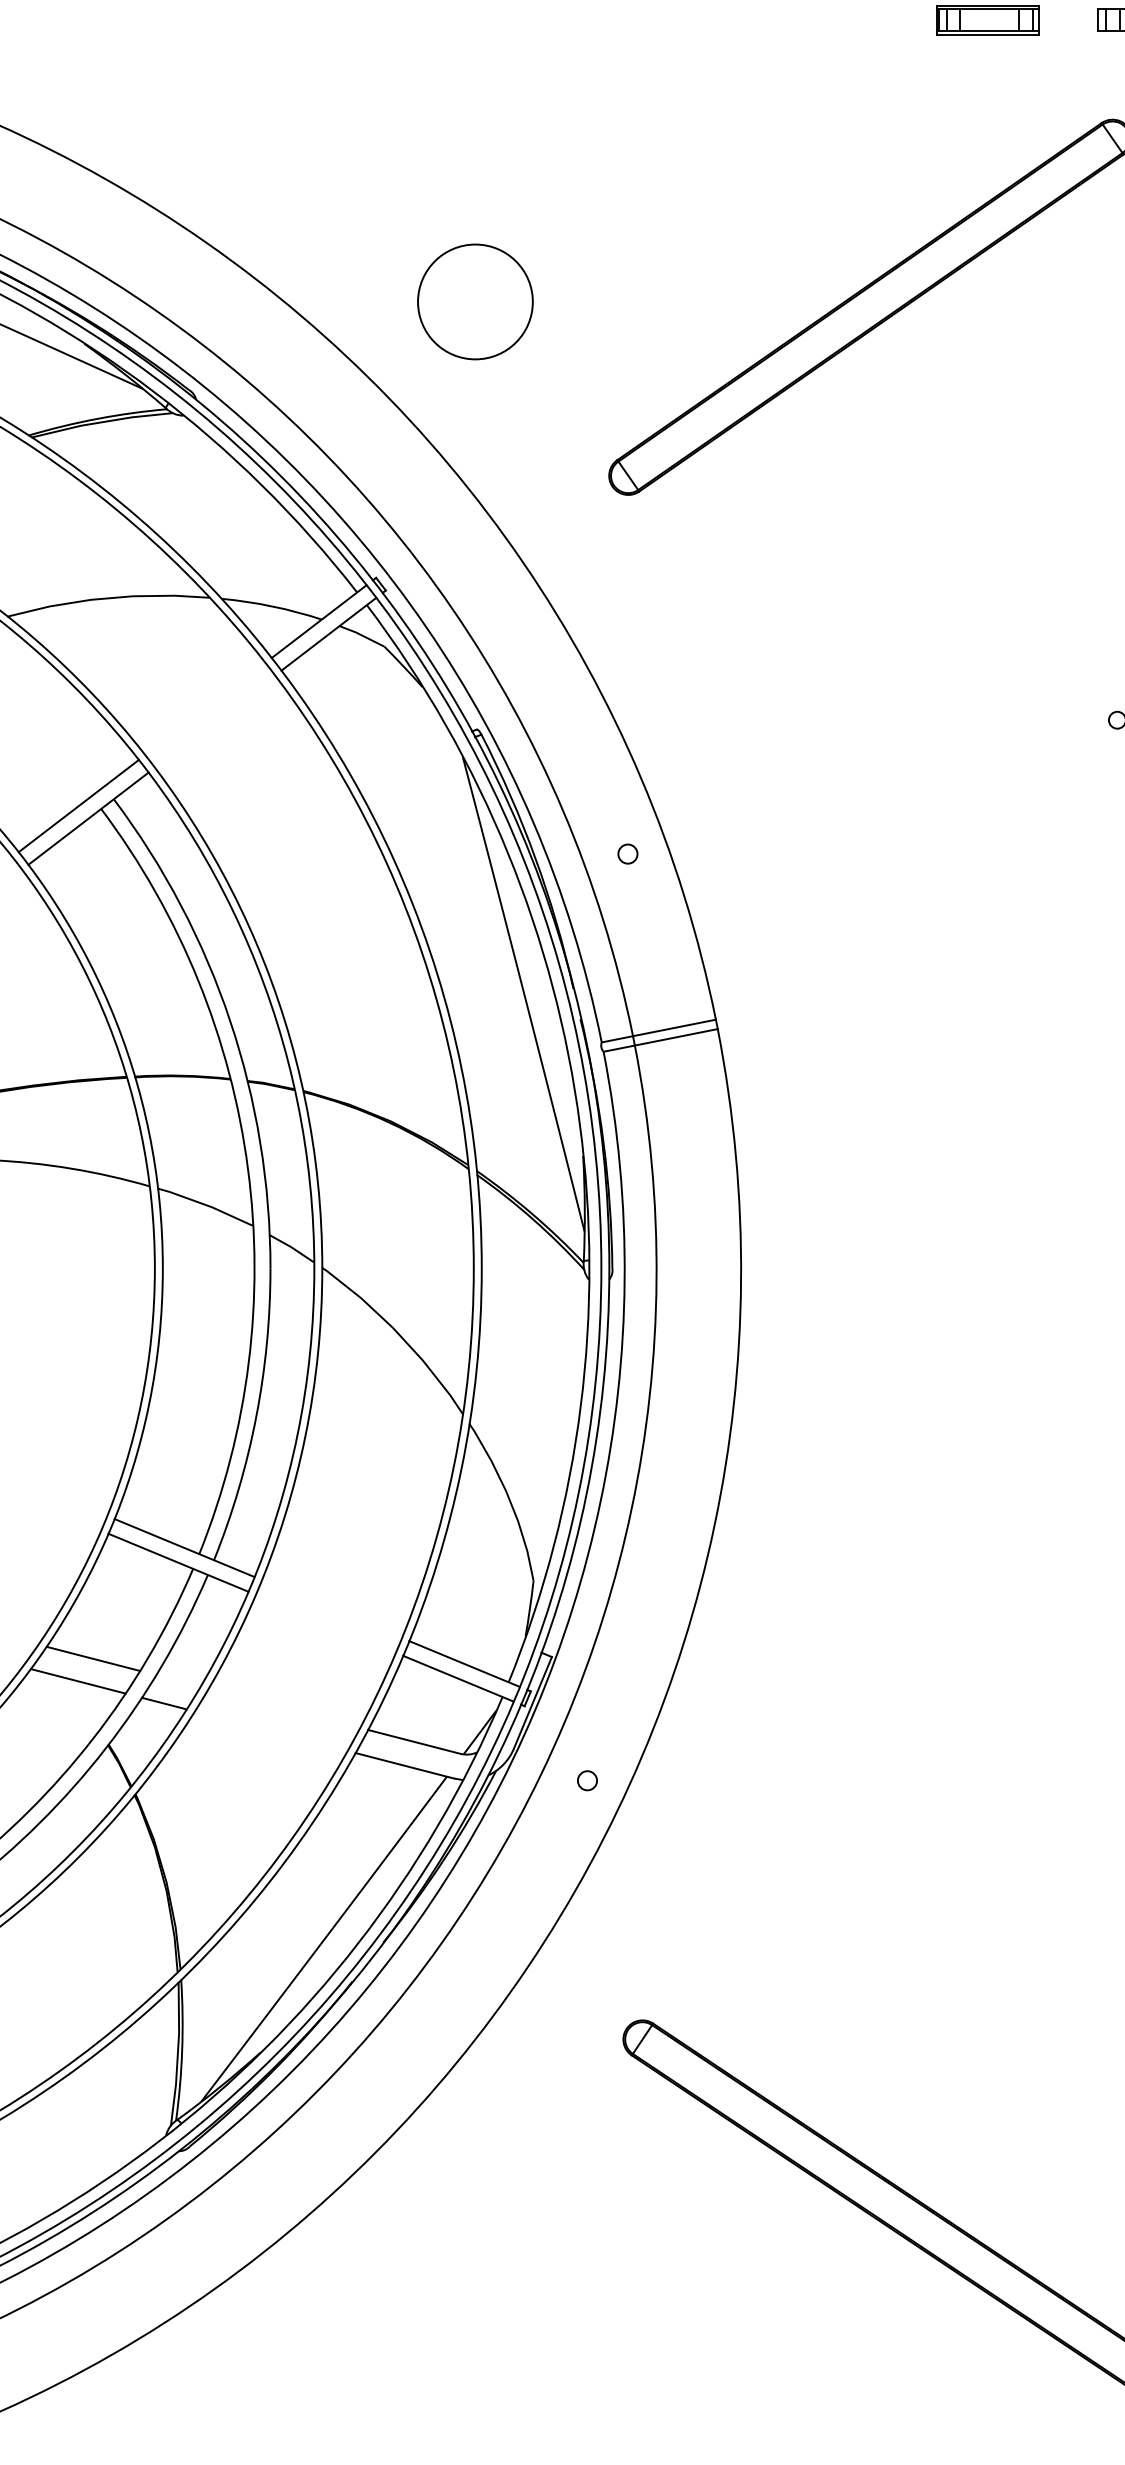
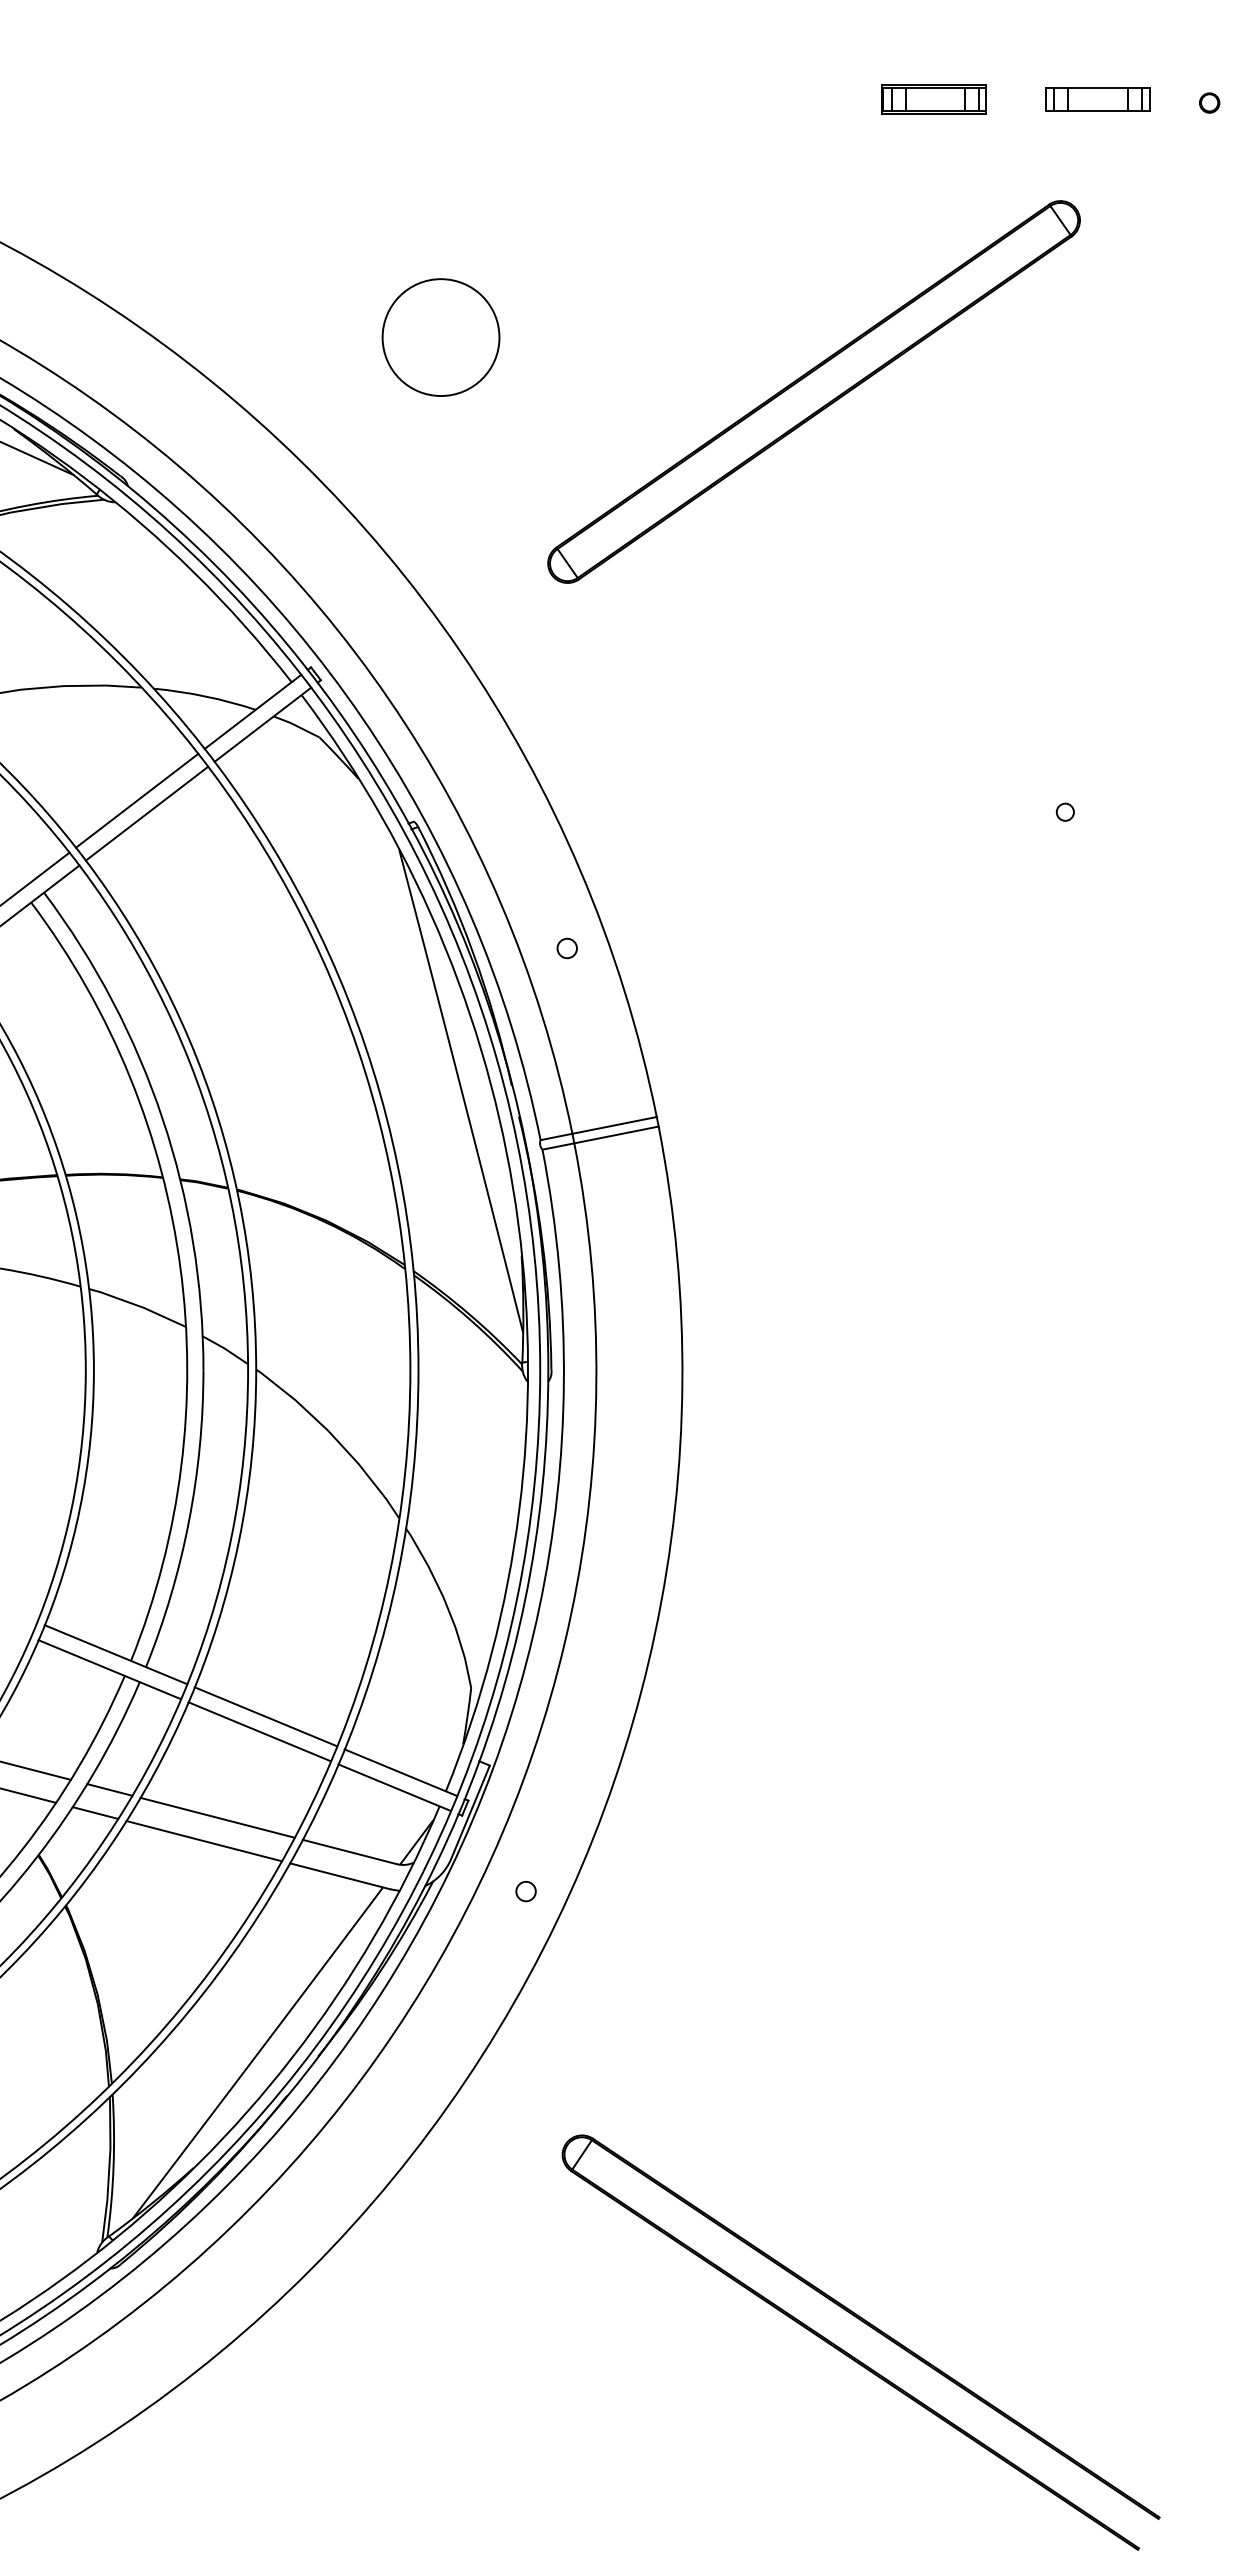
circle: (474, 301) -> (440, 337), moved
line: (205, 708) -> (137, 800), added
line: (214, 721) -> (146, 813), added
line: (331, 1608) -> (265, 1716), added
line: (325, 1623) -> (259, 1731), added
line: (178, 1680) -> (109, 1789), added
line: (284, 1707) -> (217, 1817), added
line: (270, 1731) -> (203, 1841), added

